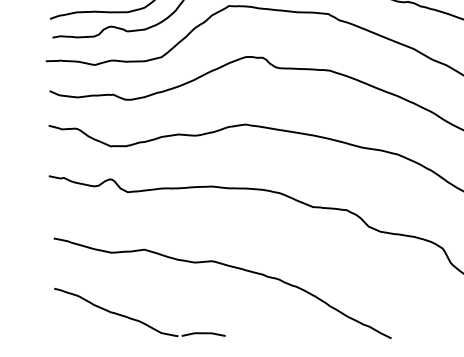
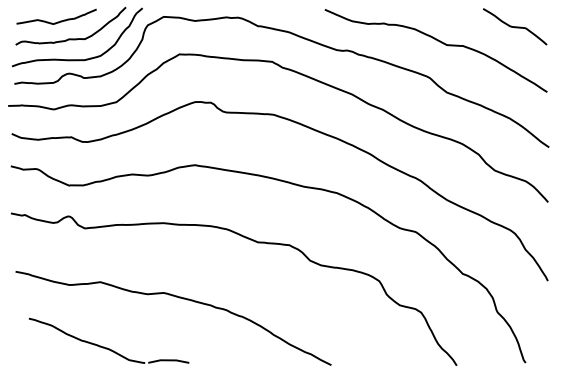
part: (138, 319) -> (107, 347), moved

